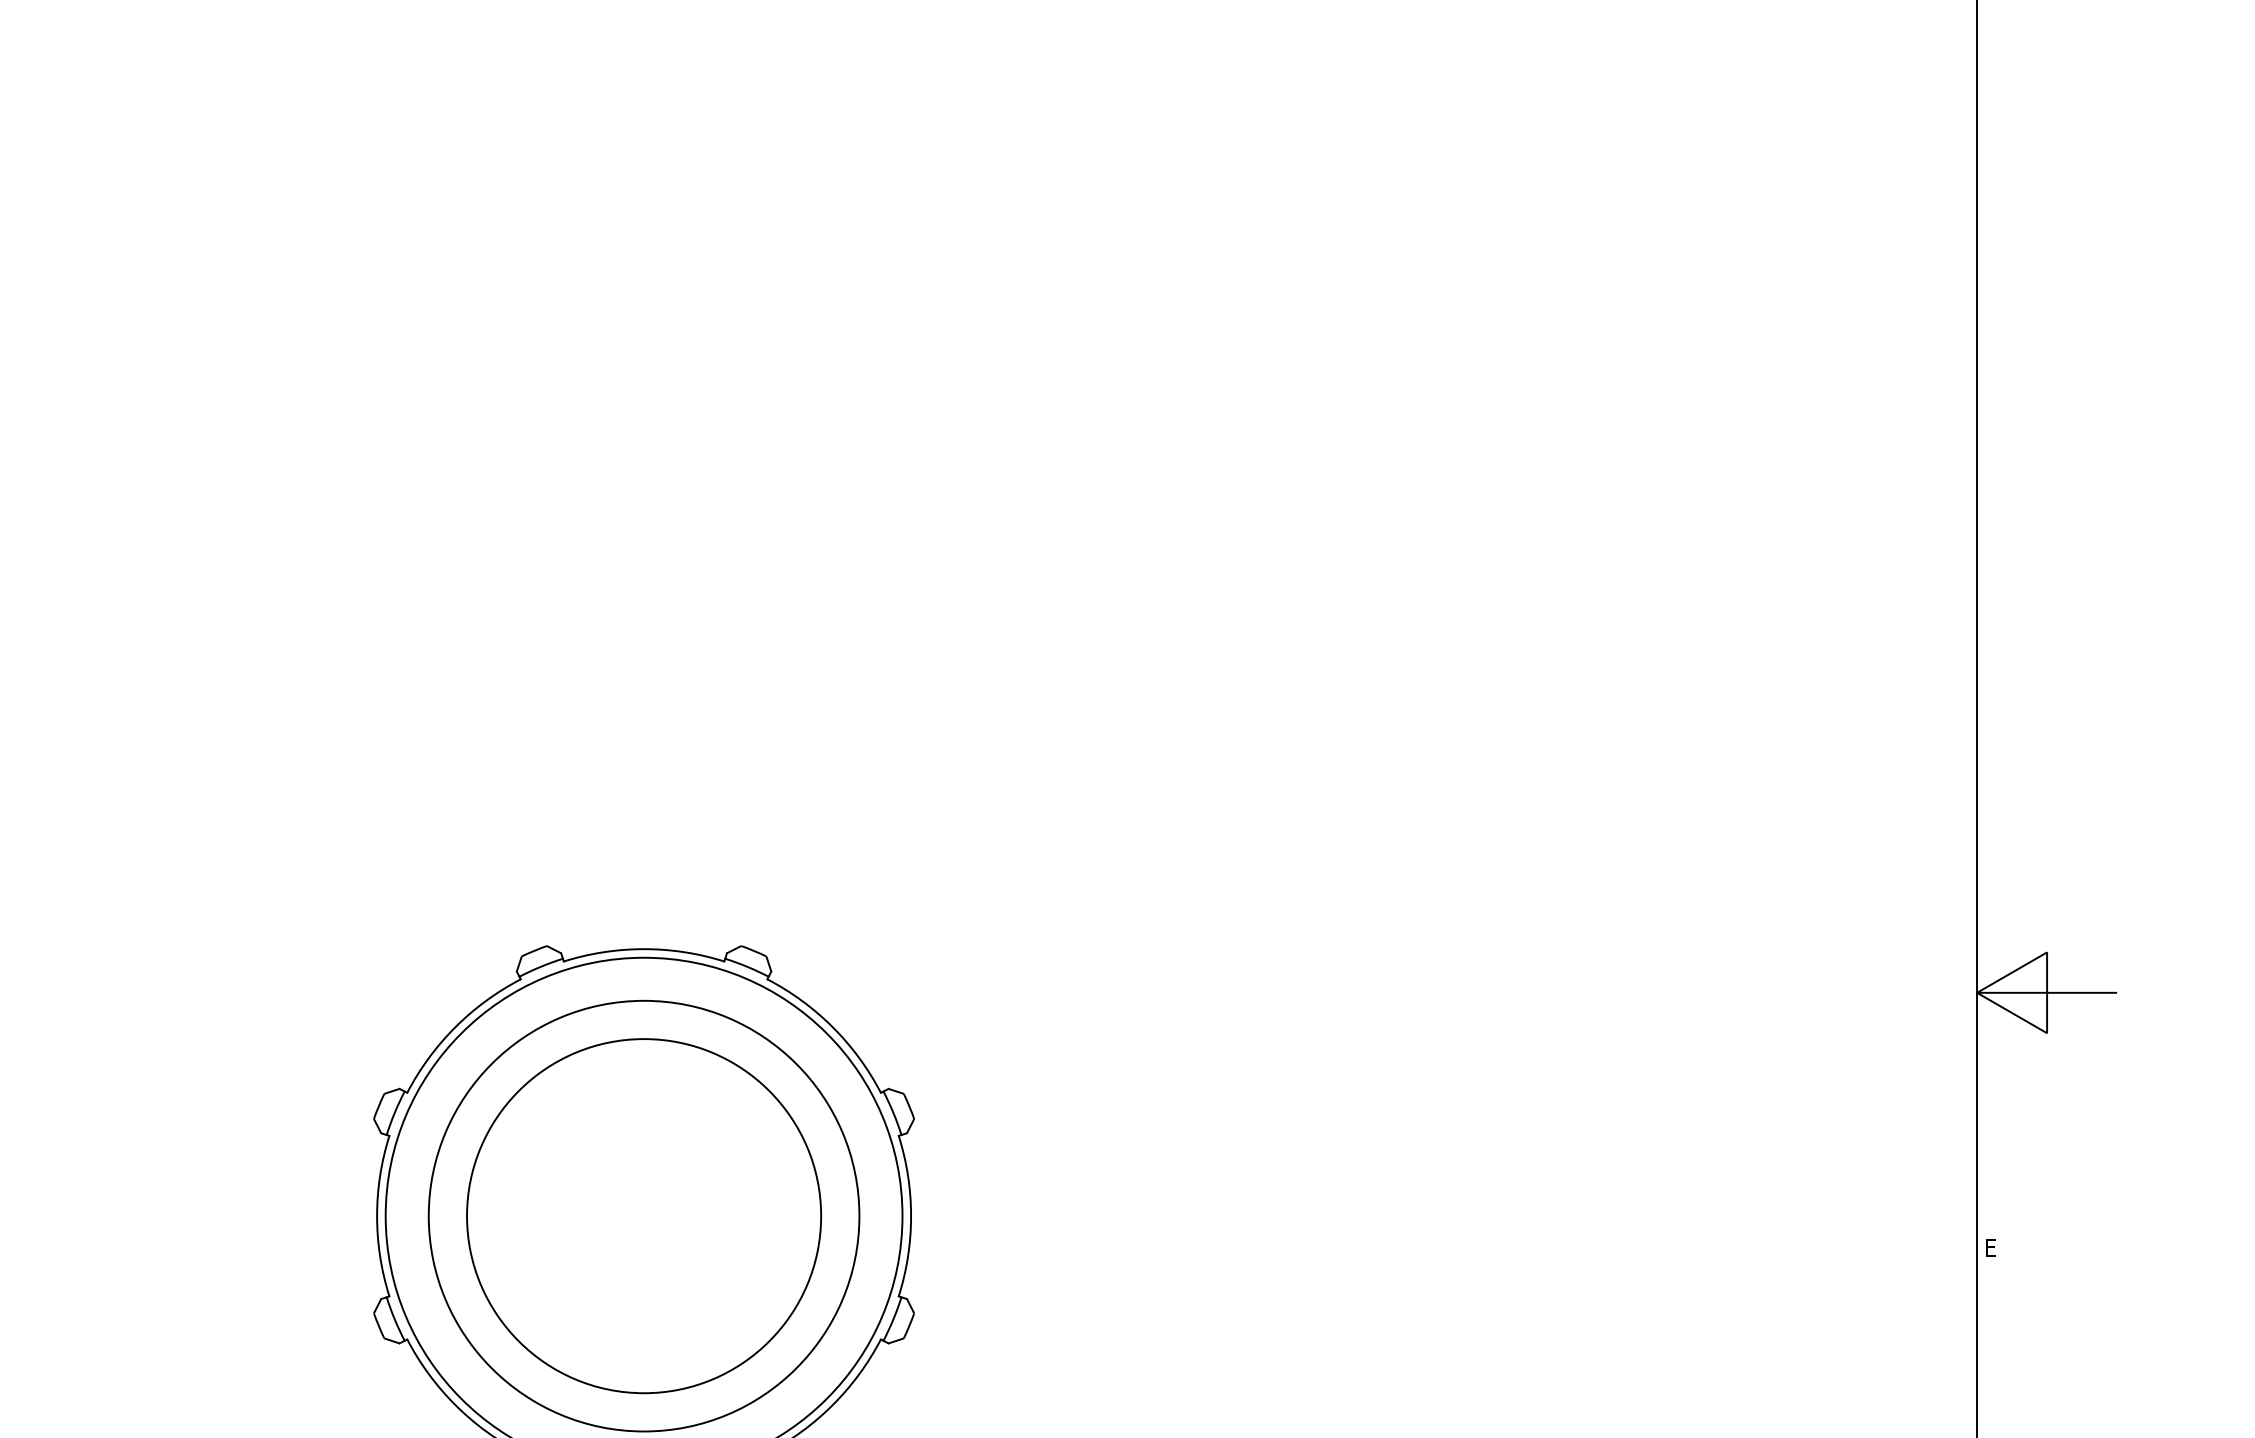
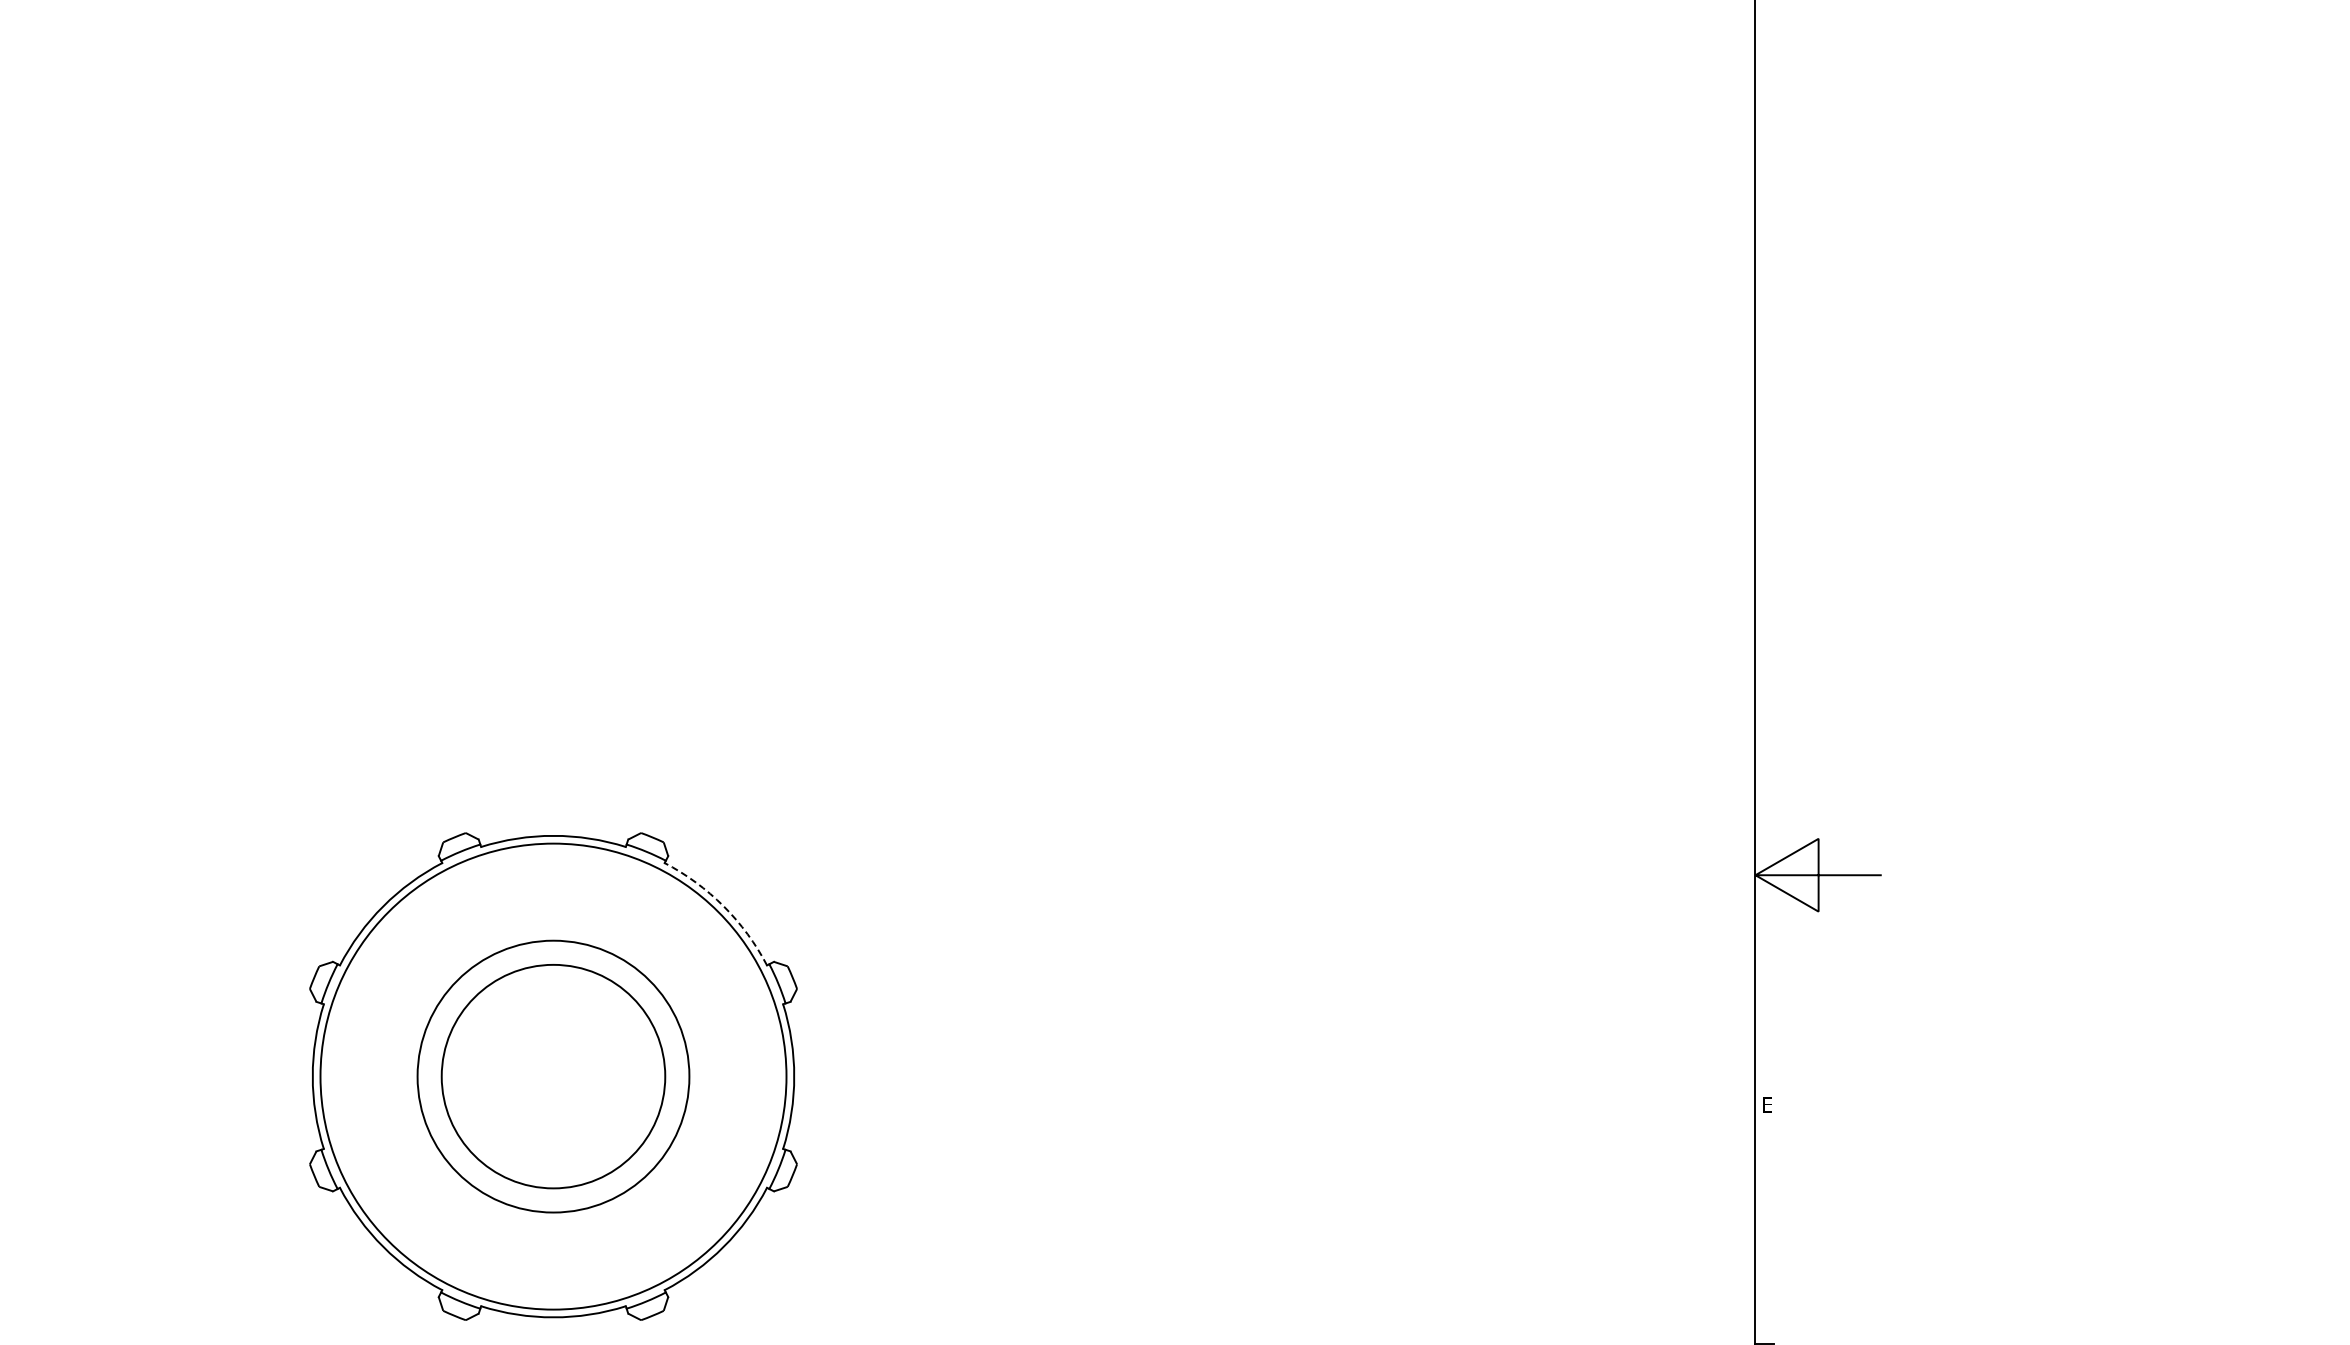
arc: (832, 1027) -> (723, 906), solid -> dashed
circle: (644, 1216) -> (553, 1076), size x0.7
circle: (644, 1216) -> (553, 1076), size x0.7

